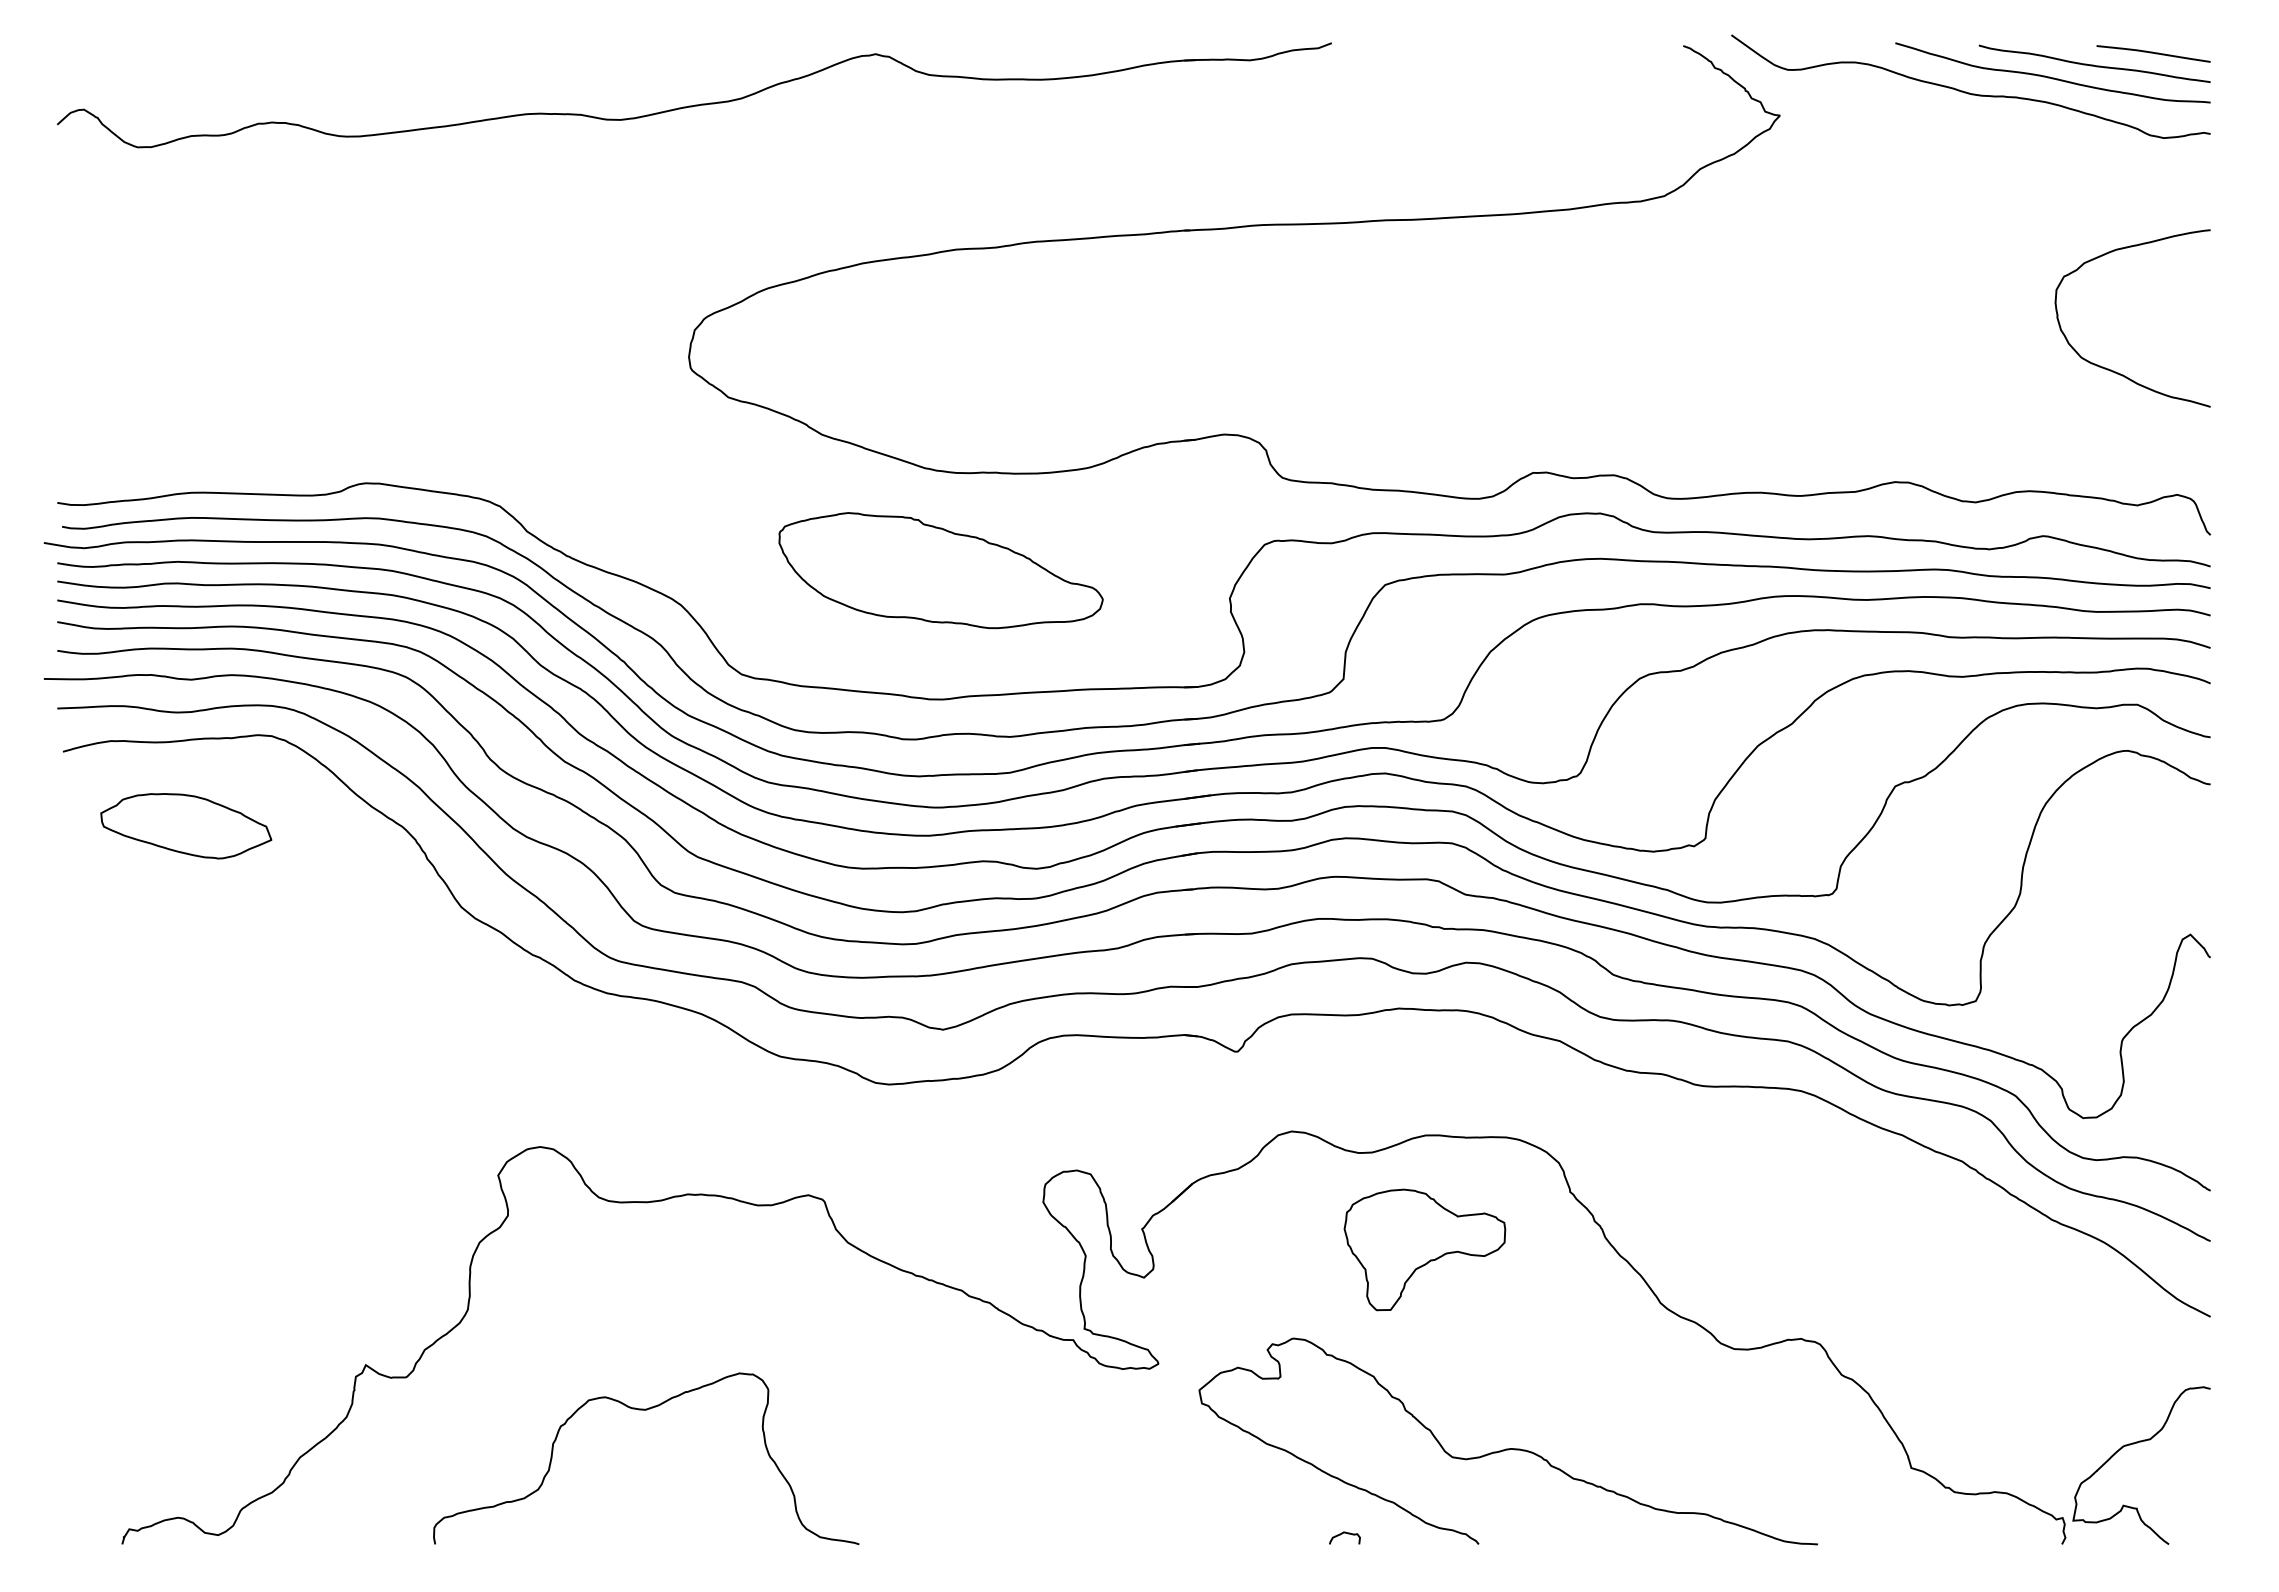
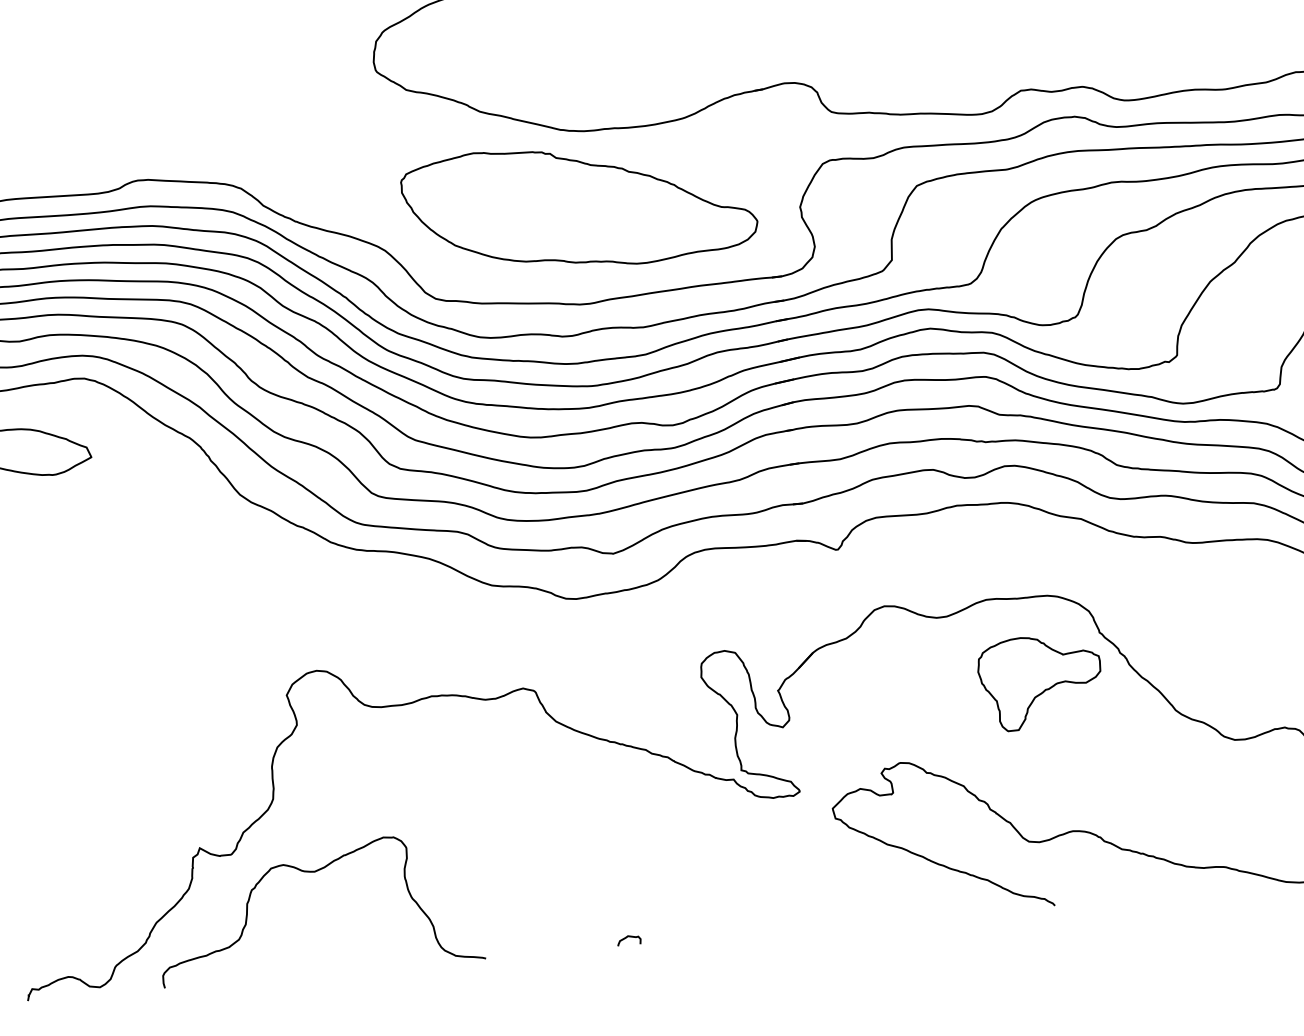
part: (940, 570) -> (579, 206), size x1.43
part: (1424, 1249) -> (1040, 681), moved
curve: (646, 1410) -> (315, 872), moved
curve: (1342, 1534) -> (627, 937), moved

